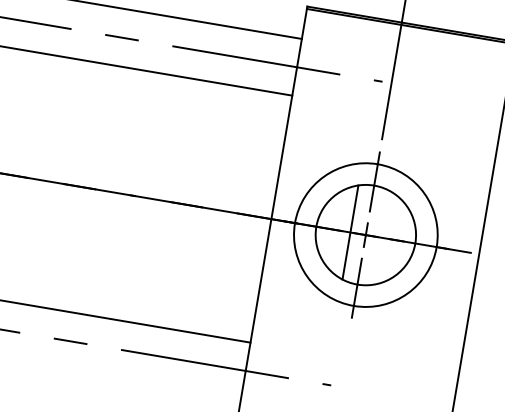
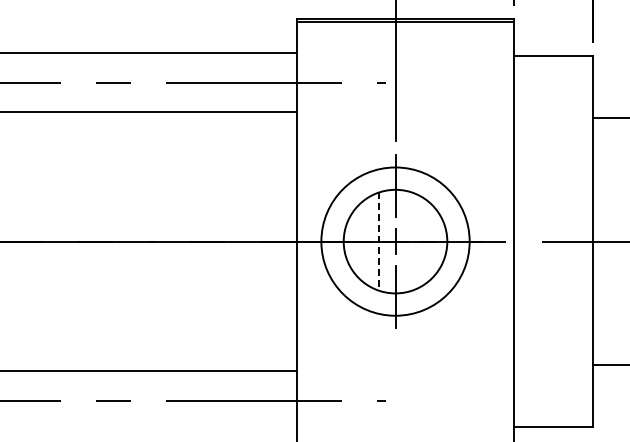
line: (350, 233) -> (379, 242), solid -> dashed

